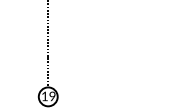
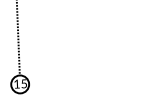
text: (52, 96) -> (24, 83), 19 -> 15

